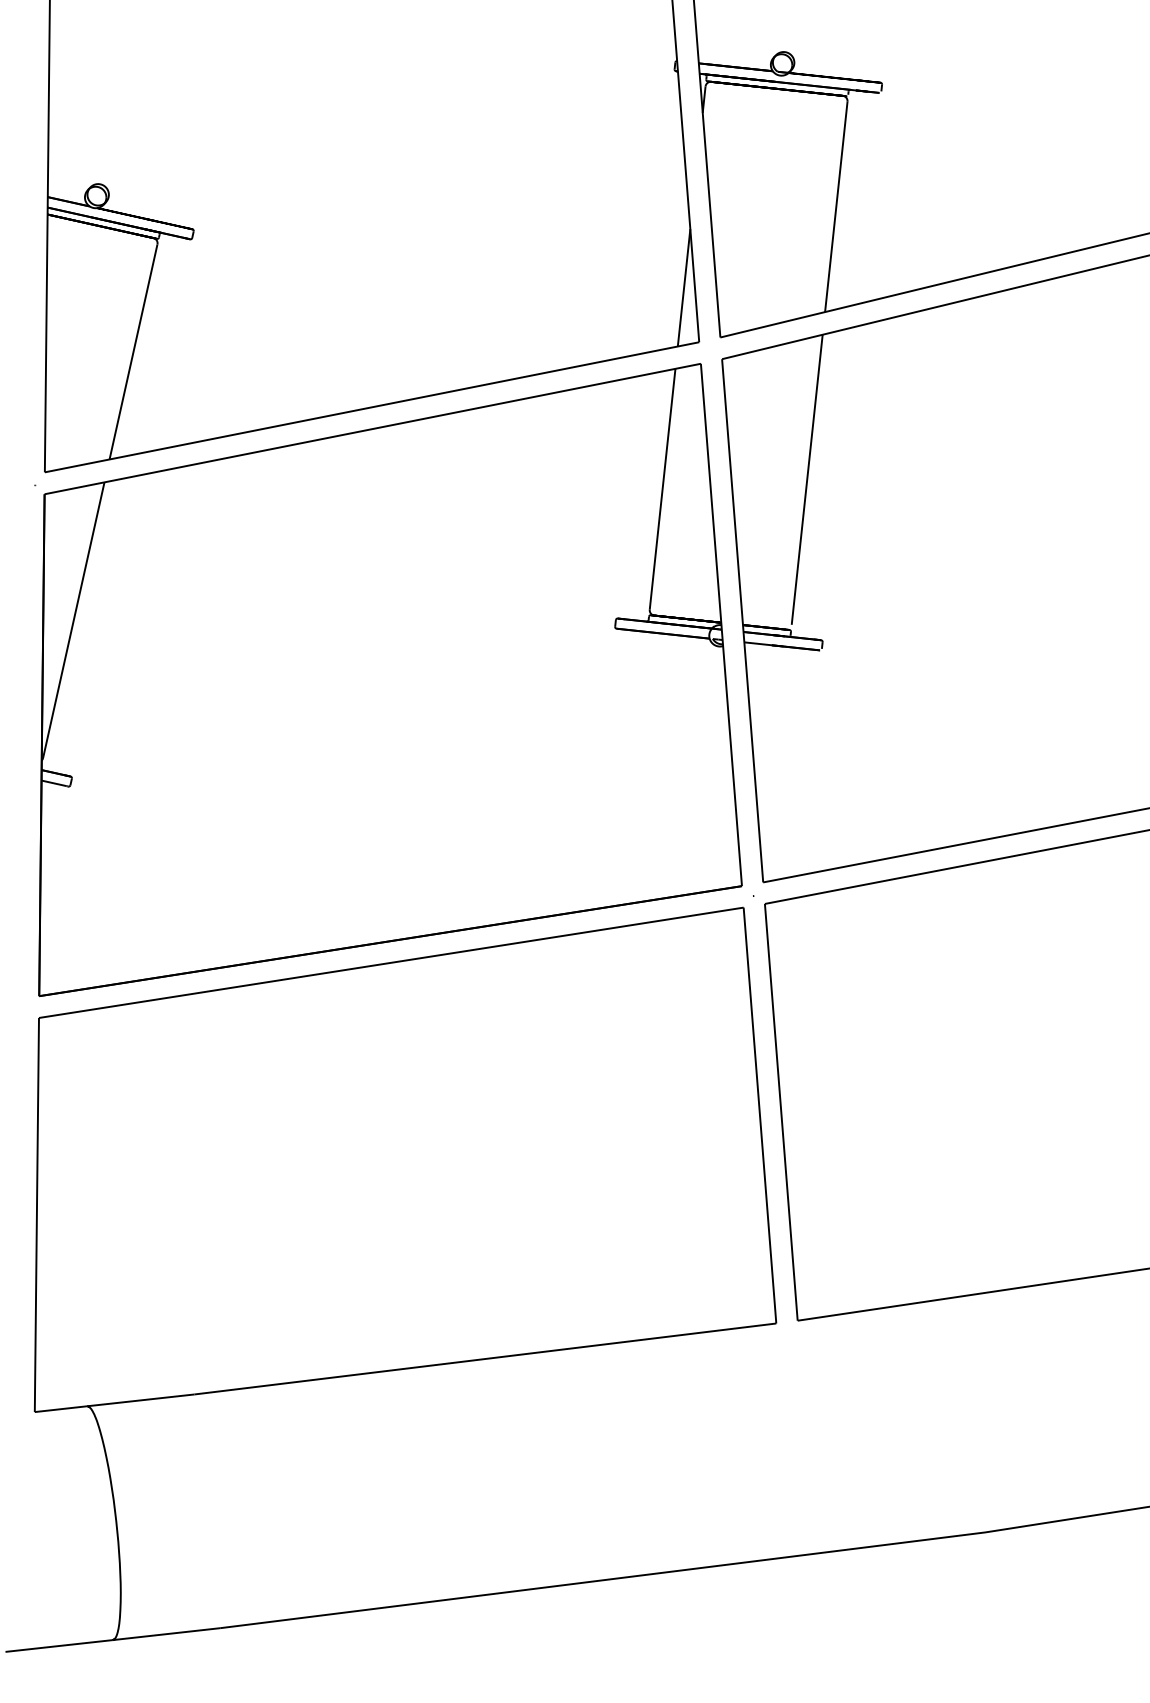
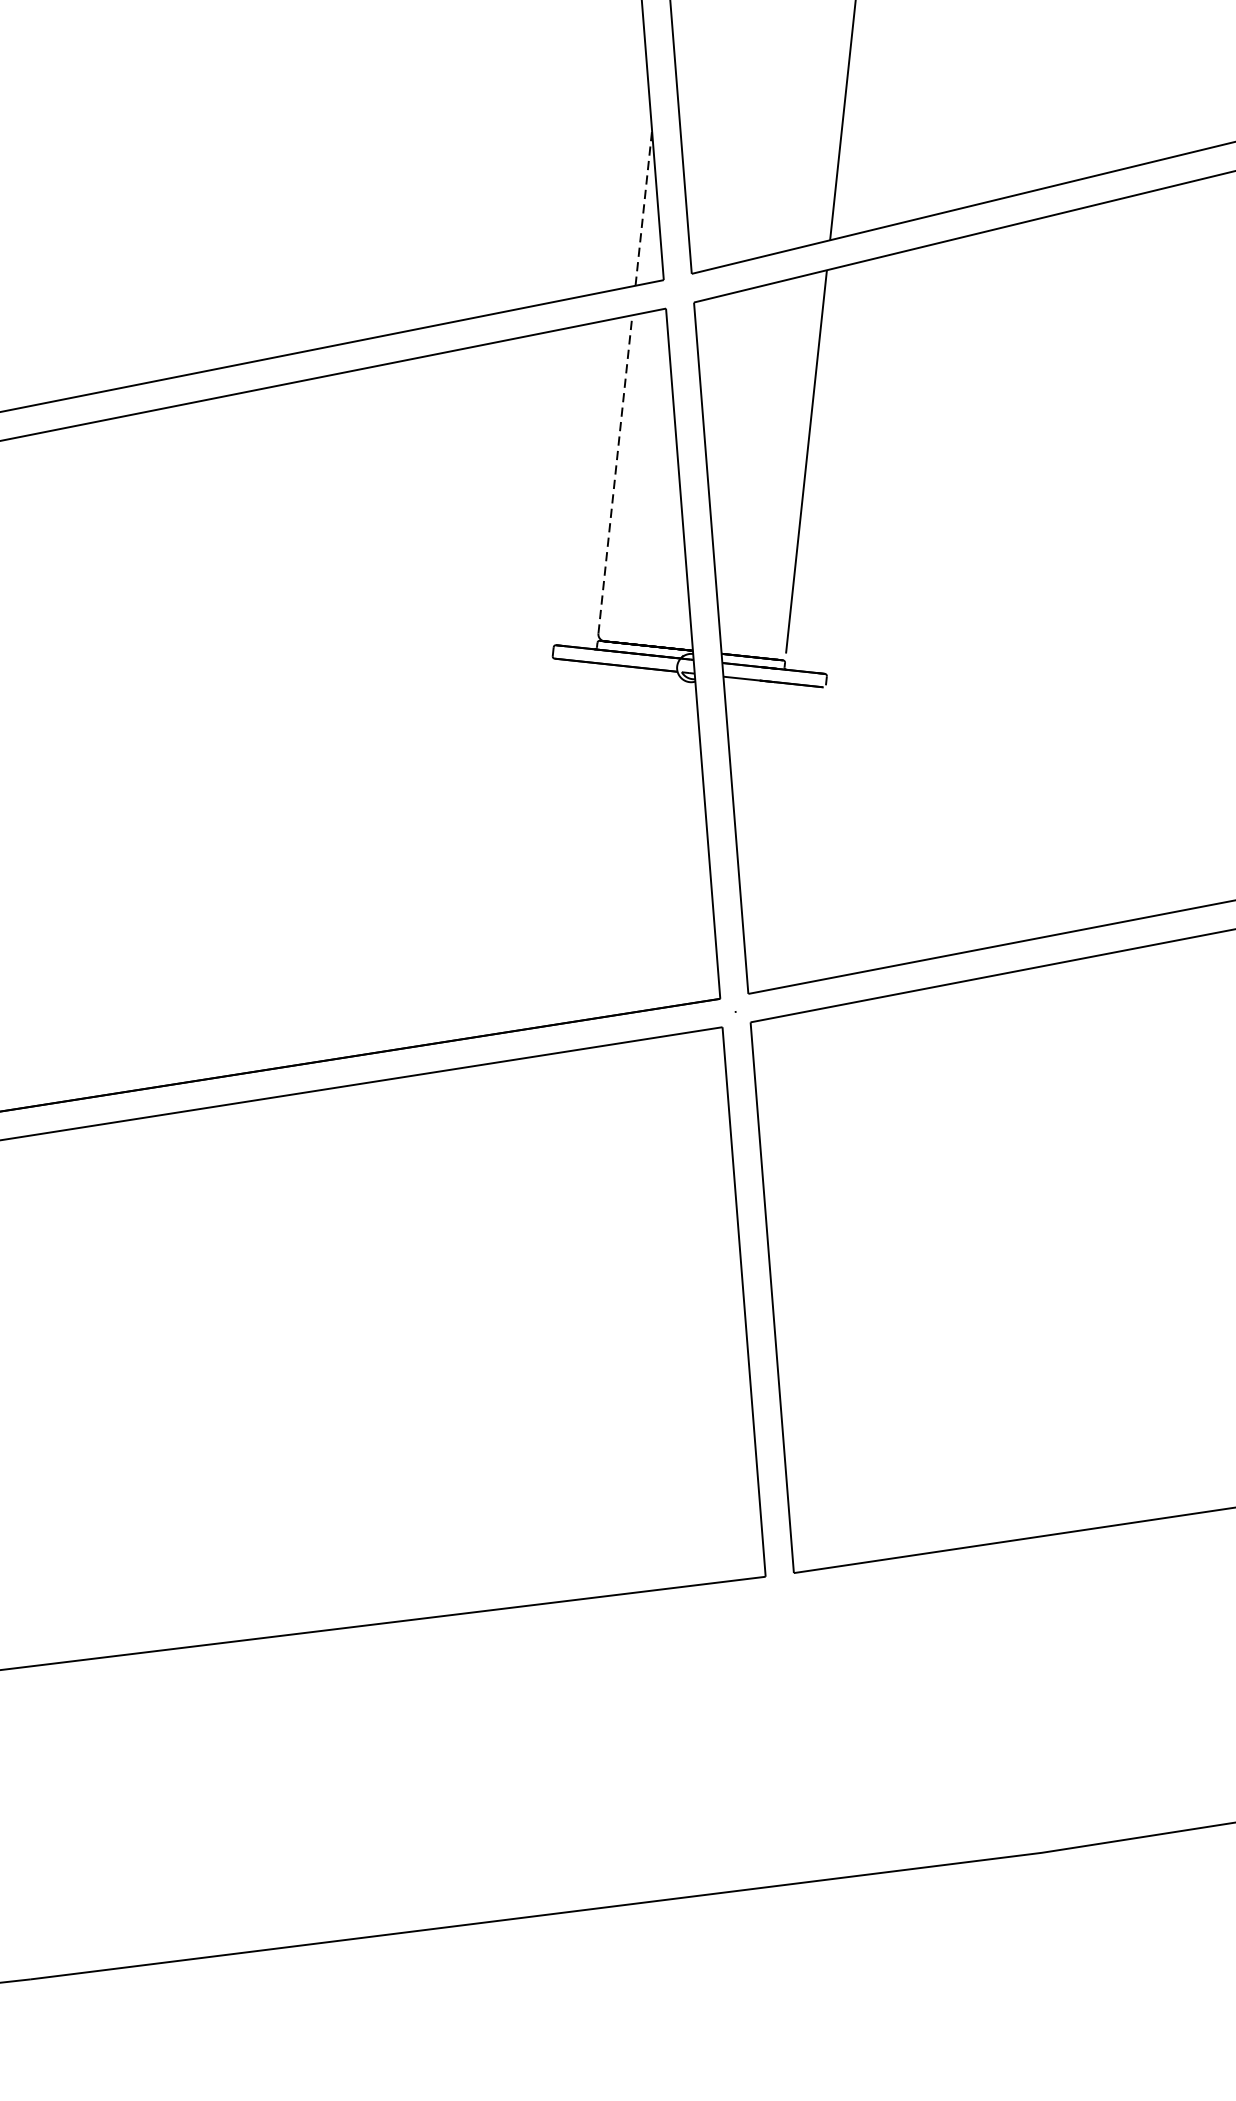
line: (684, 287) -> (644, 207), solid -> dashed
line: (662, 488) -> (615, 473), solid -> dashed

